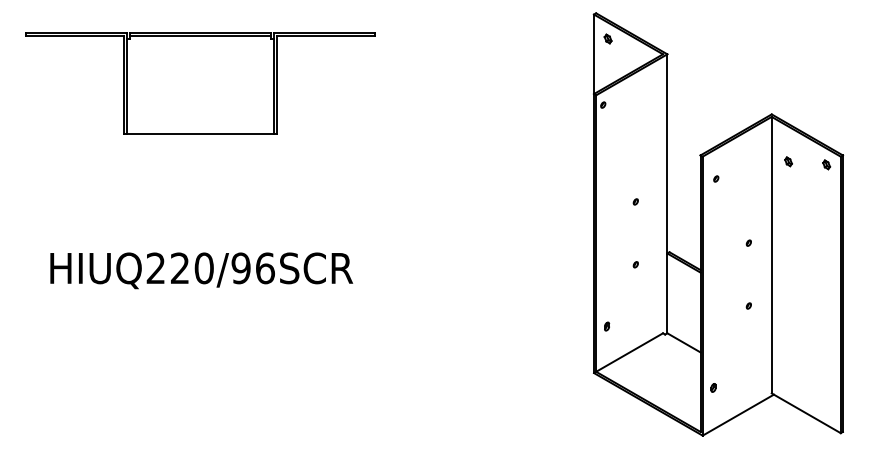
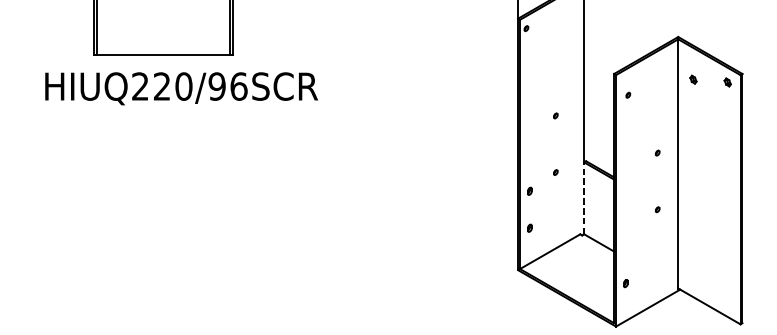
text: (201, 270) -> (181, 88), moved
part: (607, 285) -> (530, 191), added
line: (667, 293) -> (584, 198), solid -> dashed

